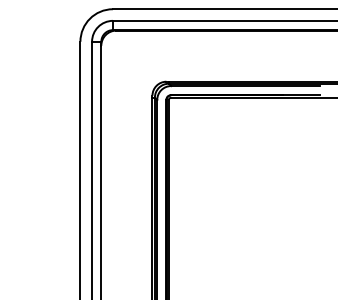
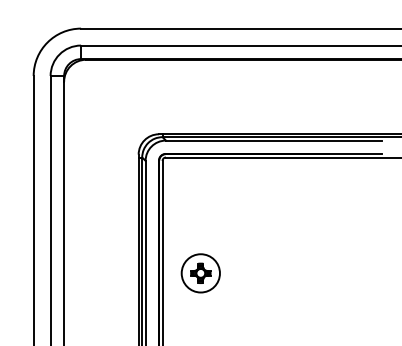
part: (195, 177) -> (201, 273), added

